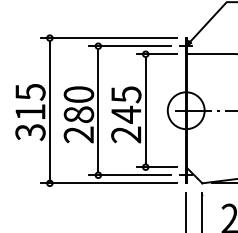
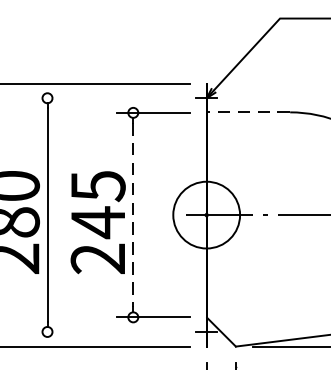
line: (130, 46) -> (105, 98), removed
line: (209, 53) -> (248, 111), solid -> dashed
line: (145, 110) -> (132, 214), solid -> dashed
line: (130, 175) -> (105, 332), removed

